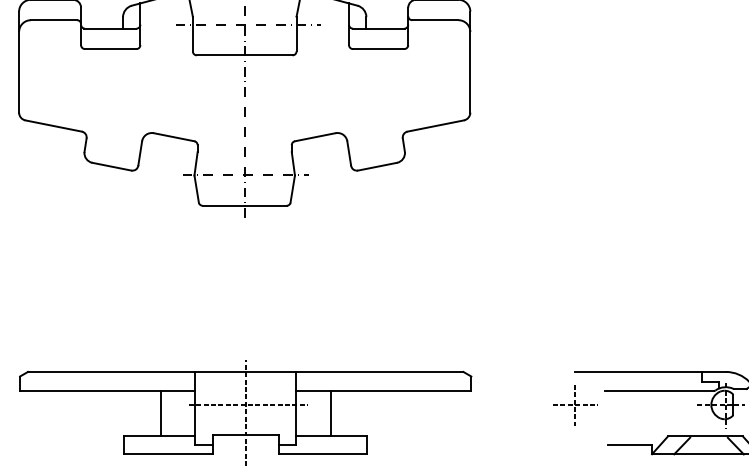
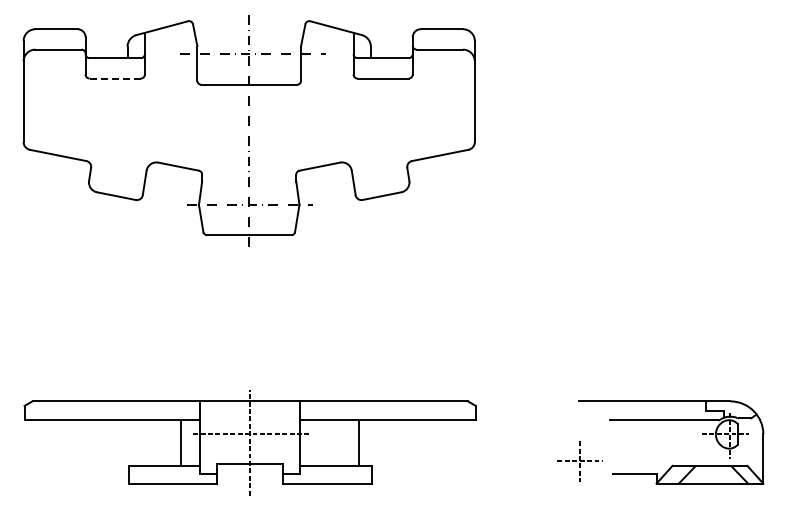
line: (110, 49) -> (115, 78), solid -> dashed
part: (574, 405) -> (579, 461), moved
line: (160, 413) -> (181, 442), moved
line: (330, 413) -> (359, 442), moved

